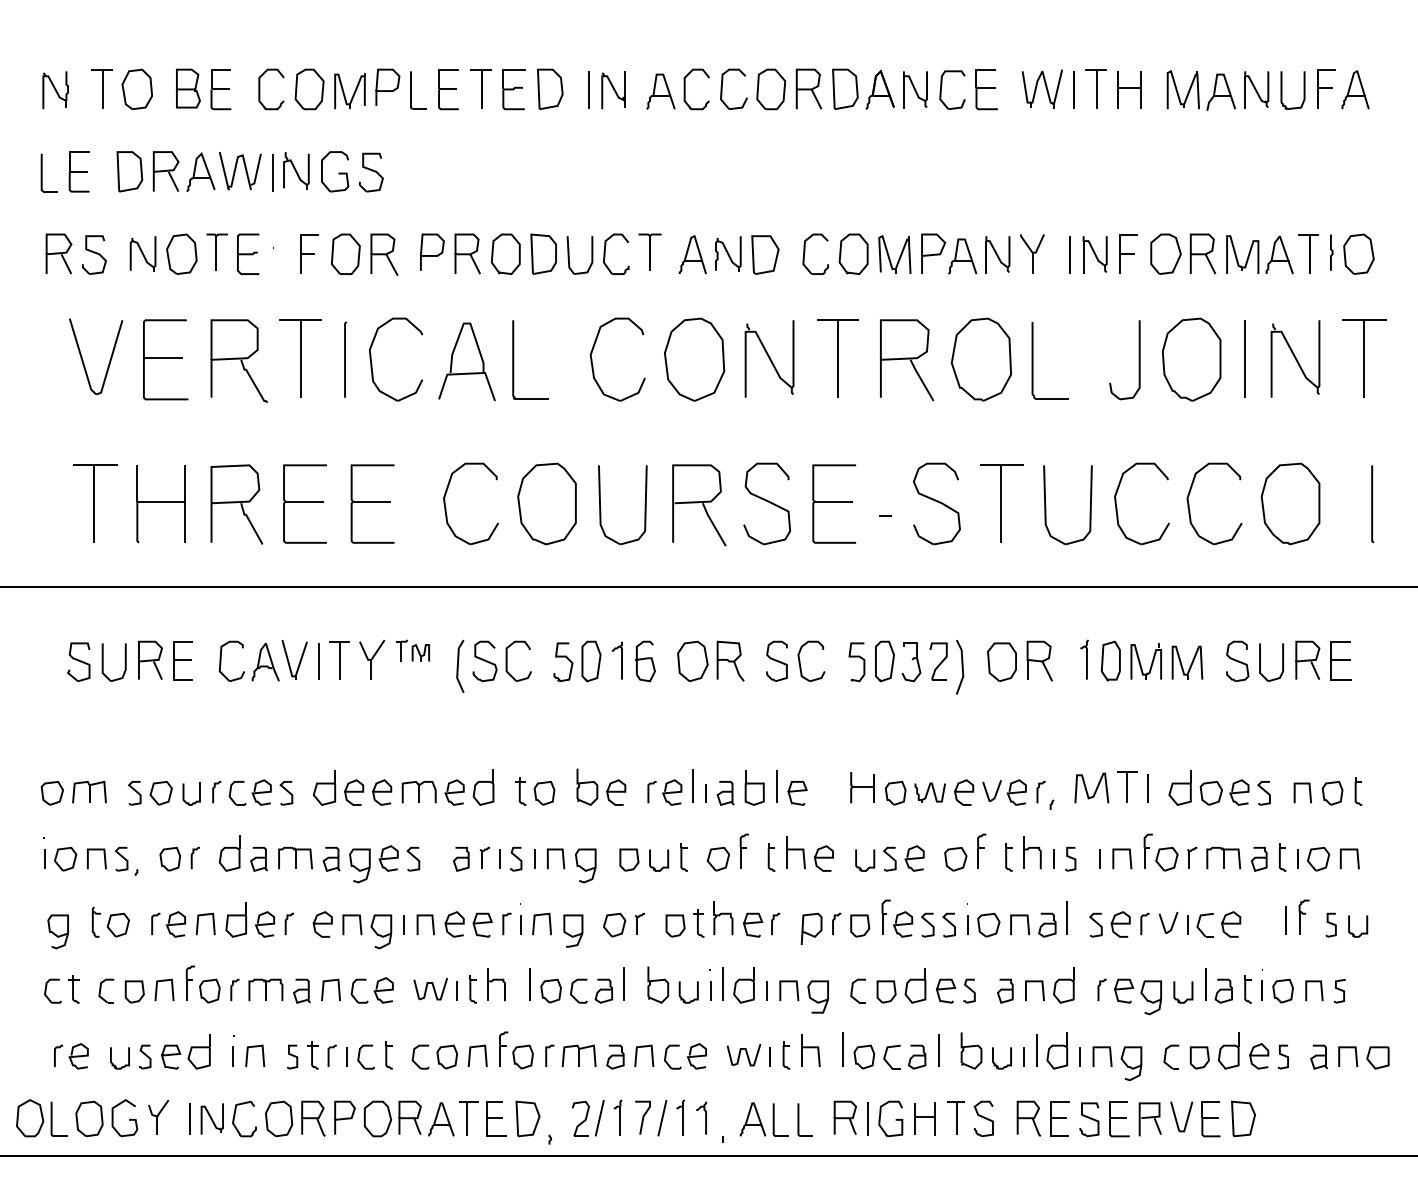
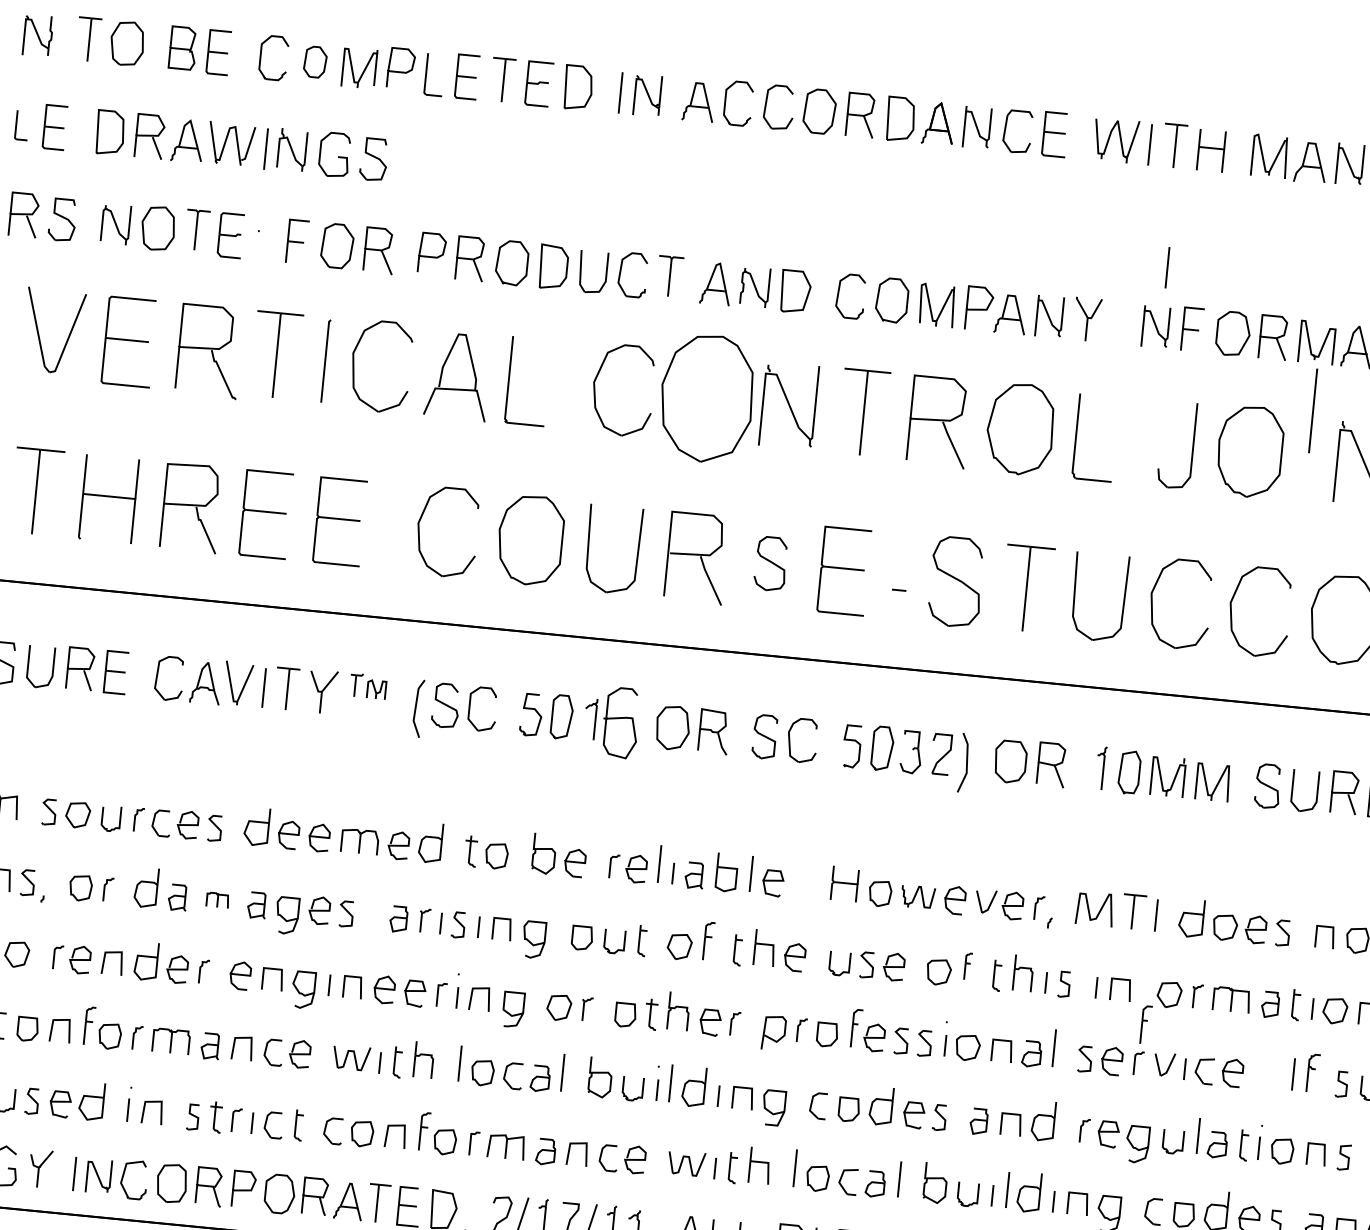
part: (309, 89) -> (315, 62), size x0.7
part: (48, 172) -> (21, 124), size x0.7
line: (1069, 254) -> (1166, 266), moved
line: (1244, 358) -> (1312, 410), moved
part: (694, 359) -> (706, 398), size x1.4
part: (766, 503) -> (770, 563), size x0.6
part: (645, 661) -> (621, 723), size x1.6
part: (981, 850) -> (967, 965), size x0.7
part: (1147, 850) -> (1145, 1023), moved
part: (295, 857) -> (217, 899), size x0.6

